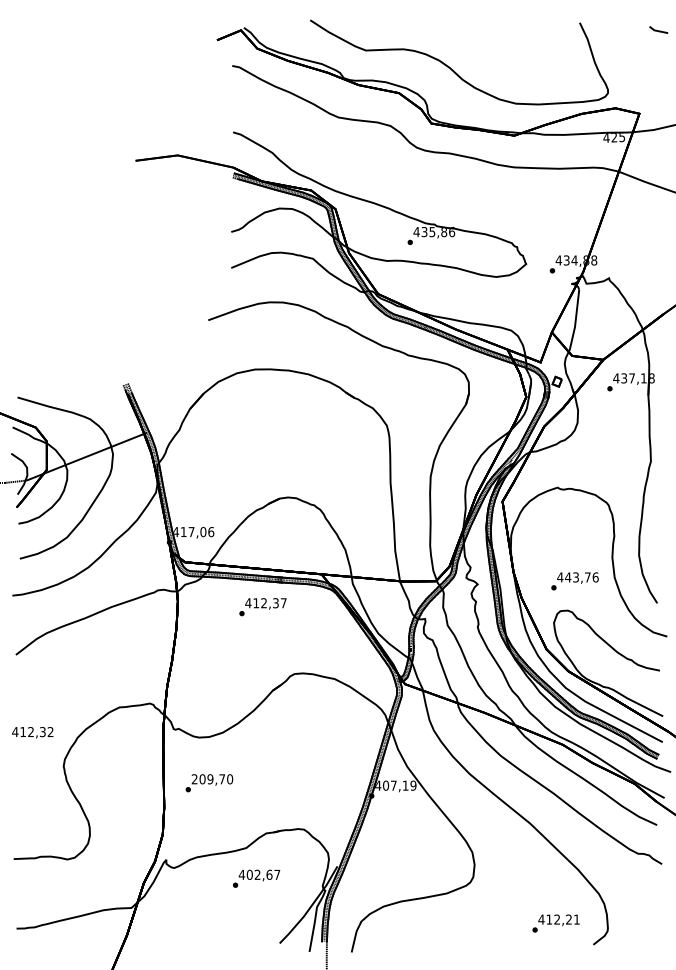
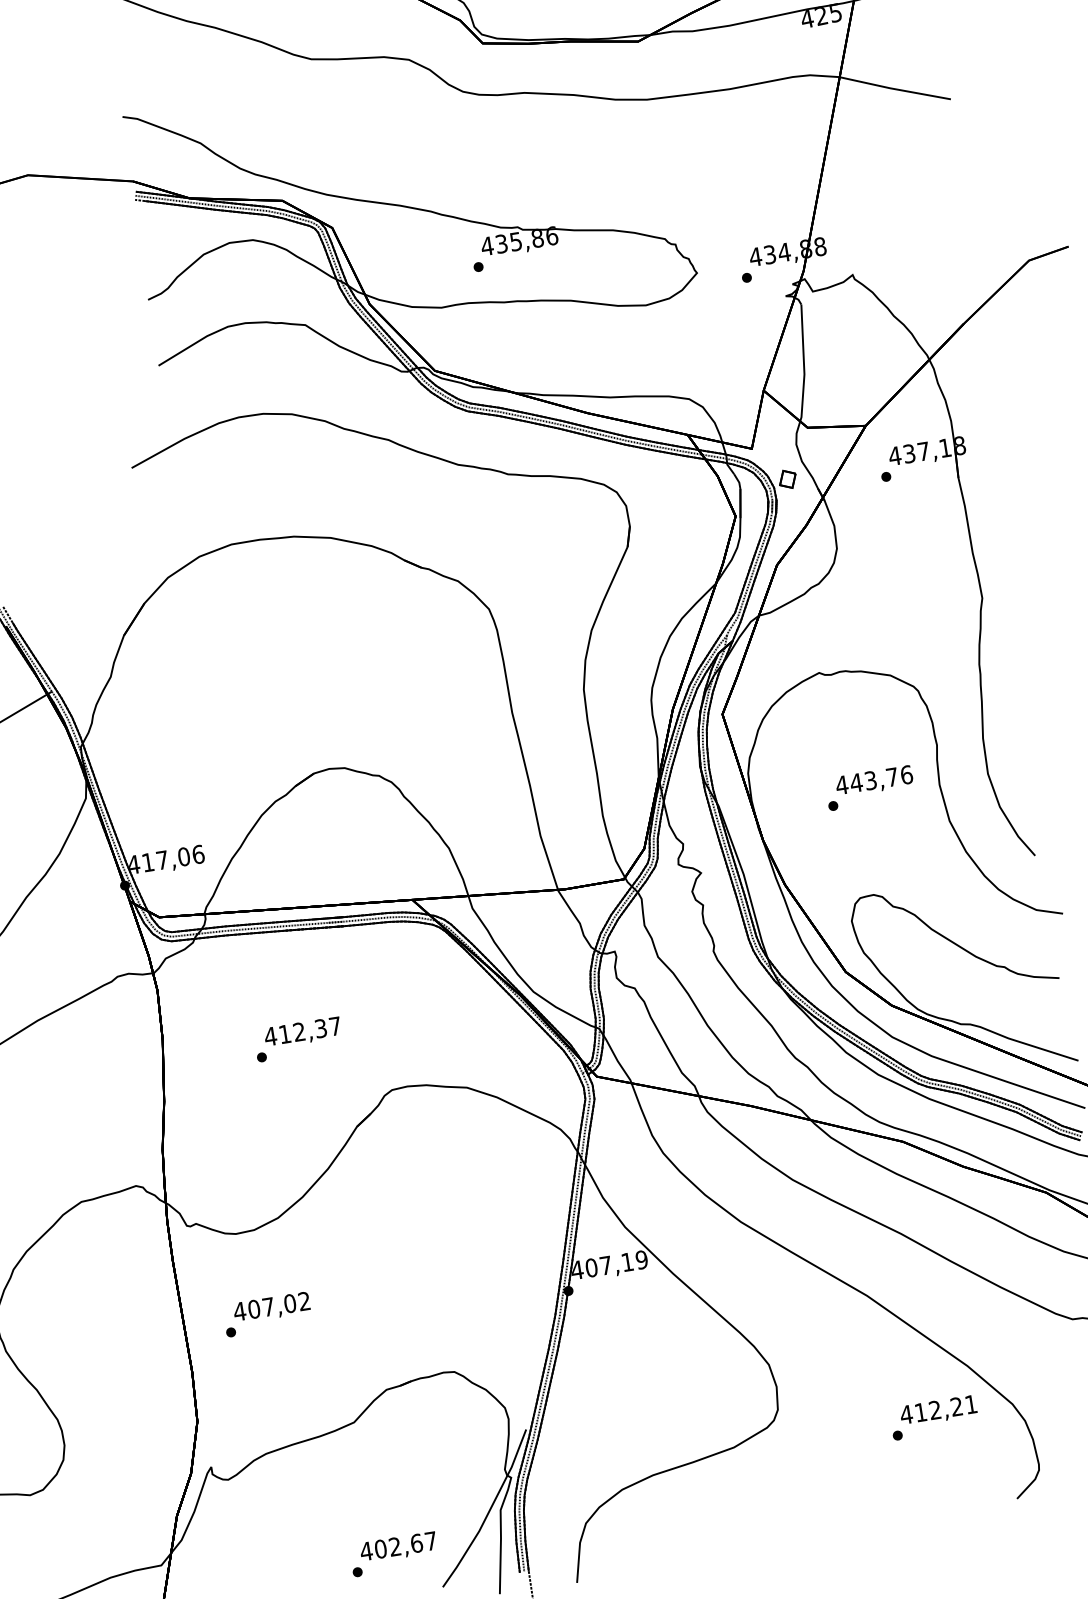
text: (574, 581) -> (869, 788), moved
text: (262, 607) -> (297, 1040), moved
text: (212, 779) -> (272, 1306), 209,70 -> 407,02
text: (256, 878) -> (394, 1553), moved
text: (555, 923) -> (933, 1417), moved

